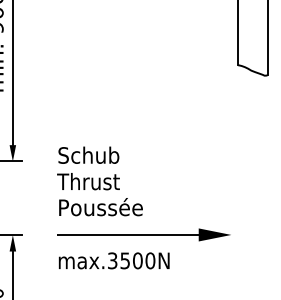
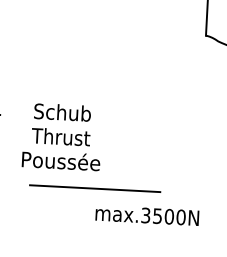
text: (100, 207) -> (60, 161), moved
fill: (214, 234) -> (175, 192), removed
text: (113, 260) -> (146, 215), moved

